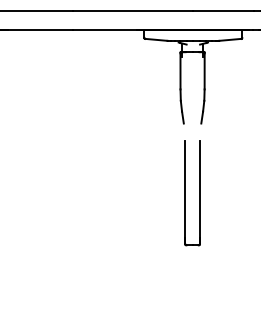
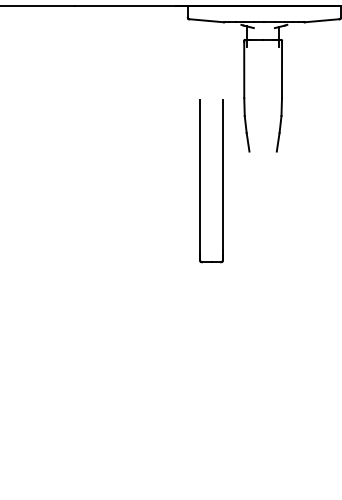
part: (185, 193) -> (200, 181), moved

